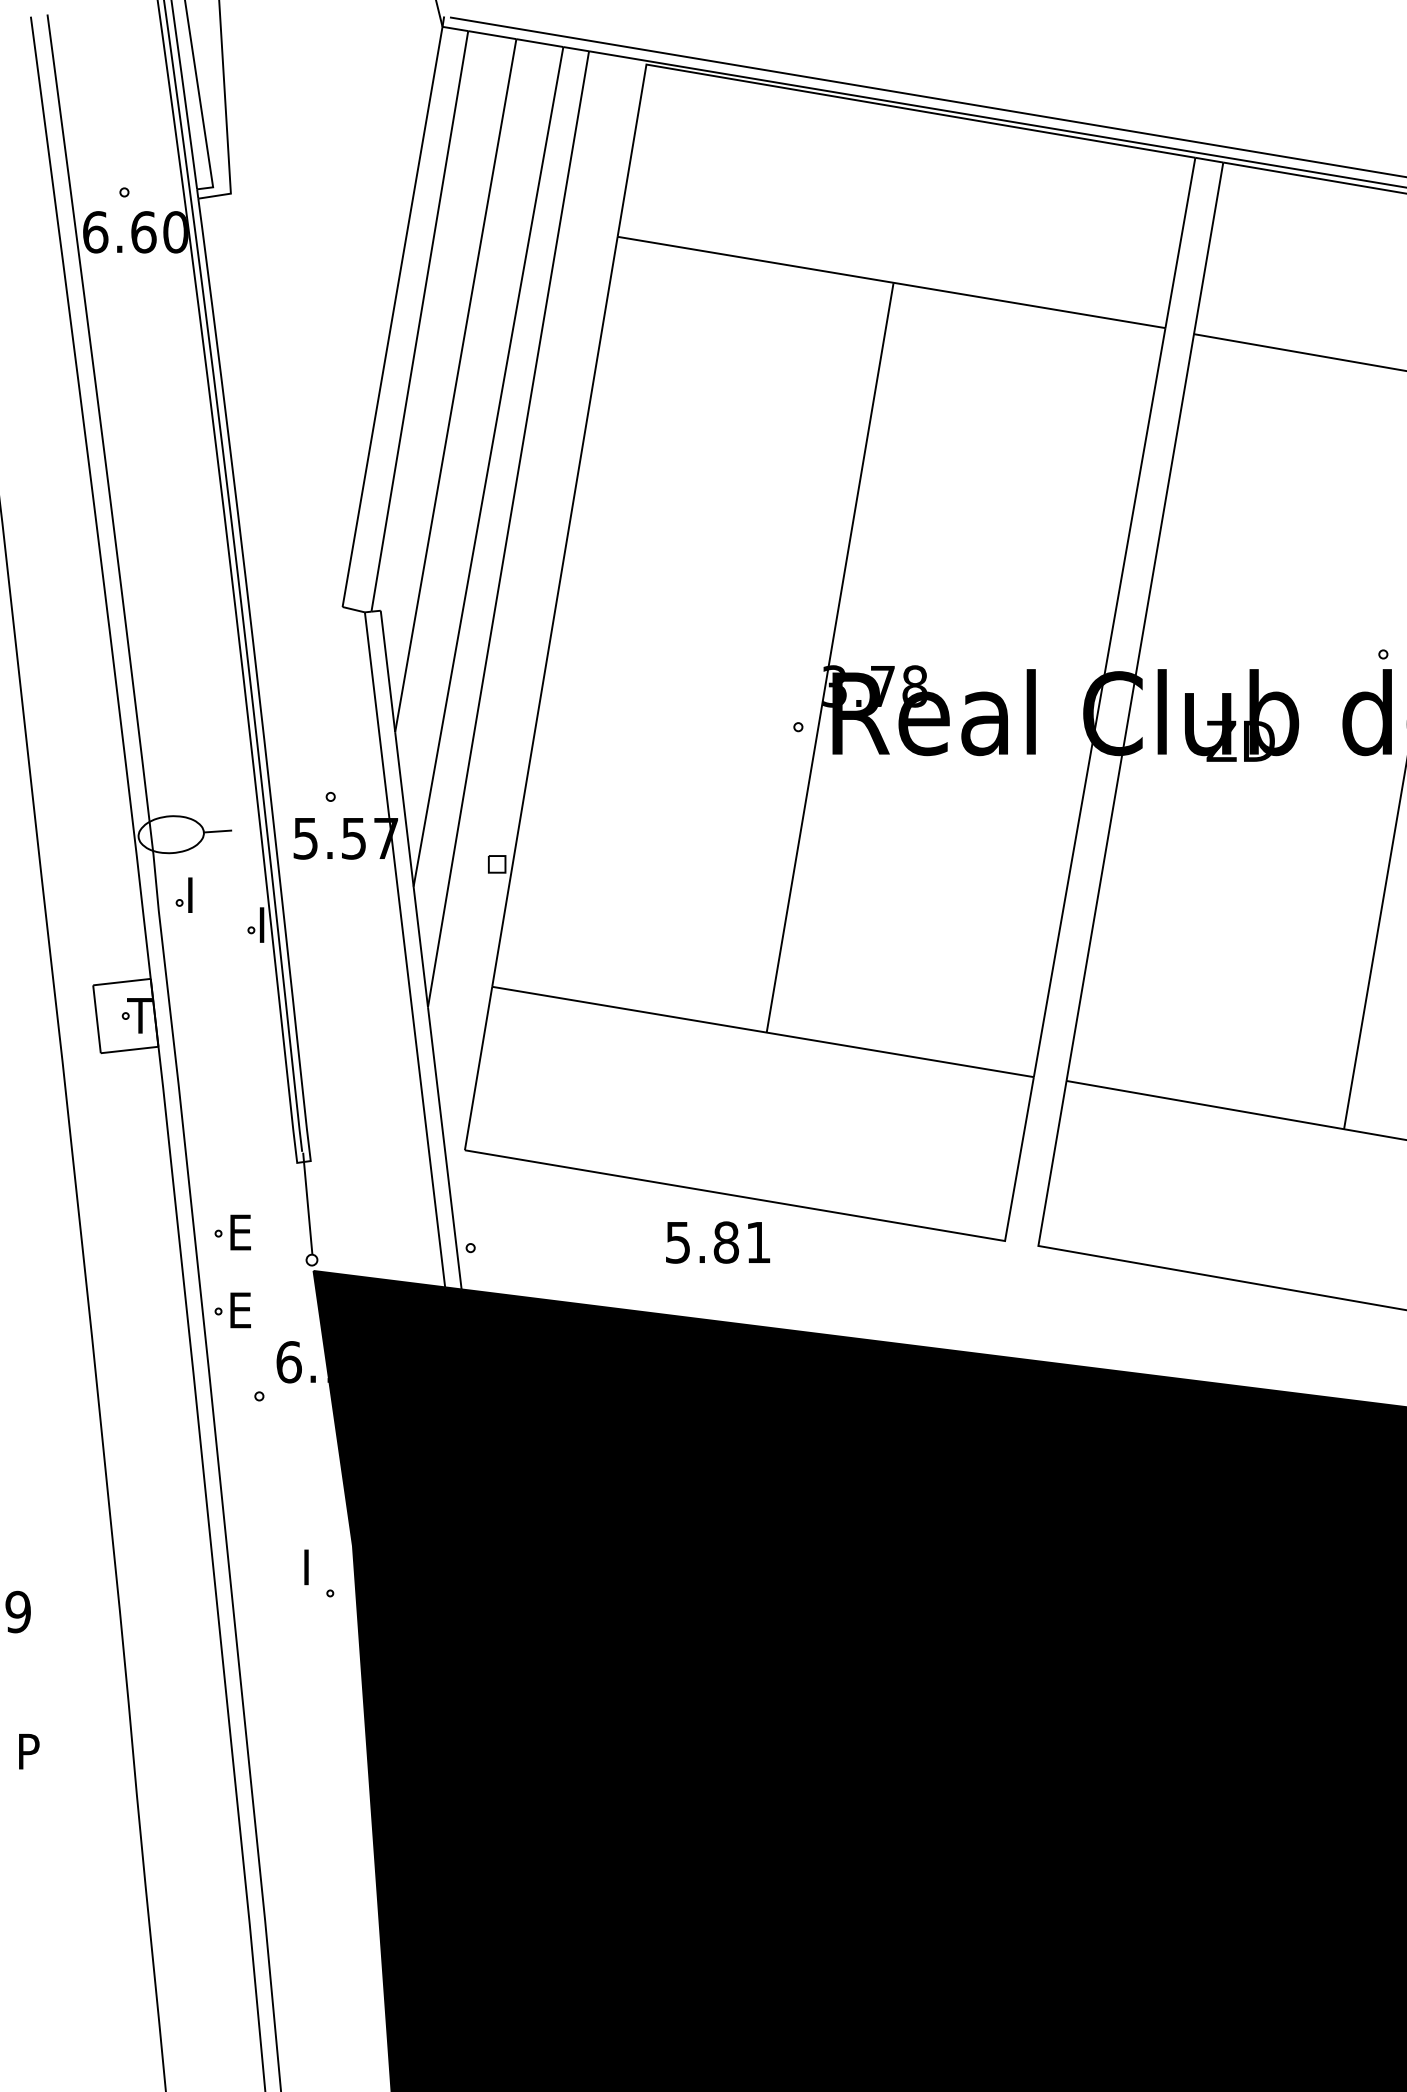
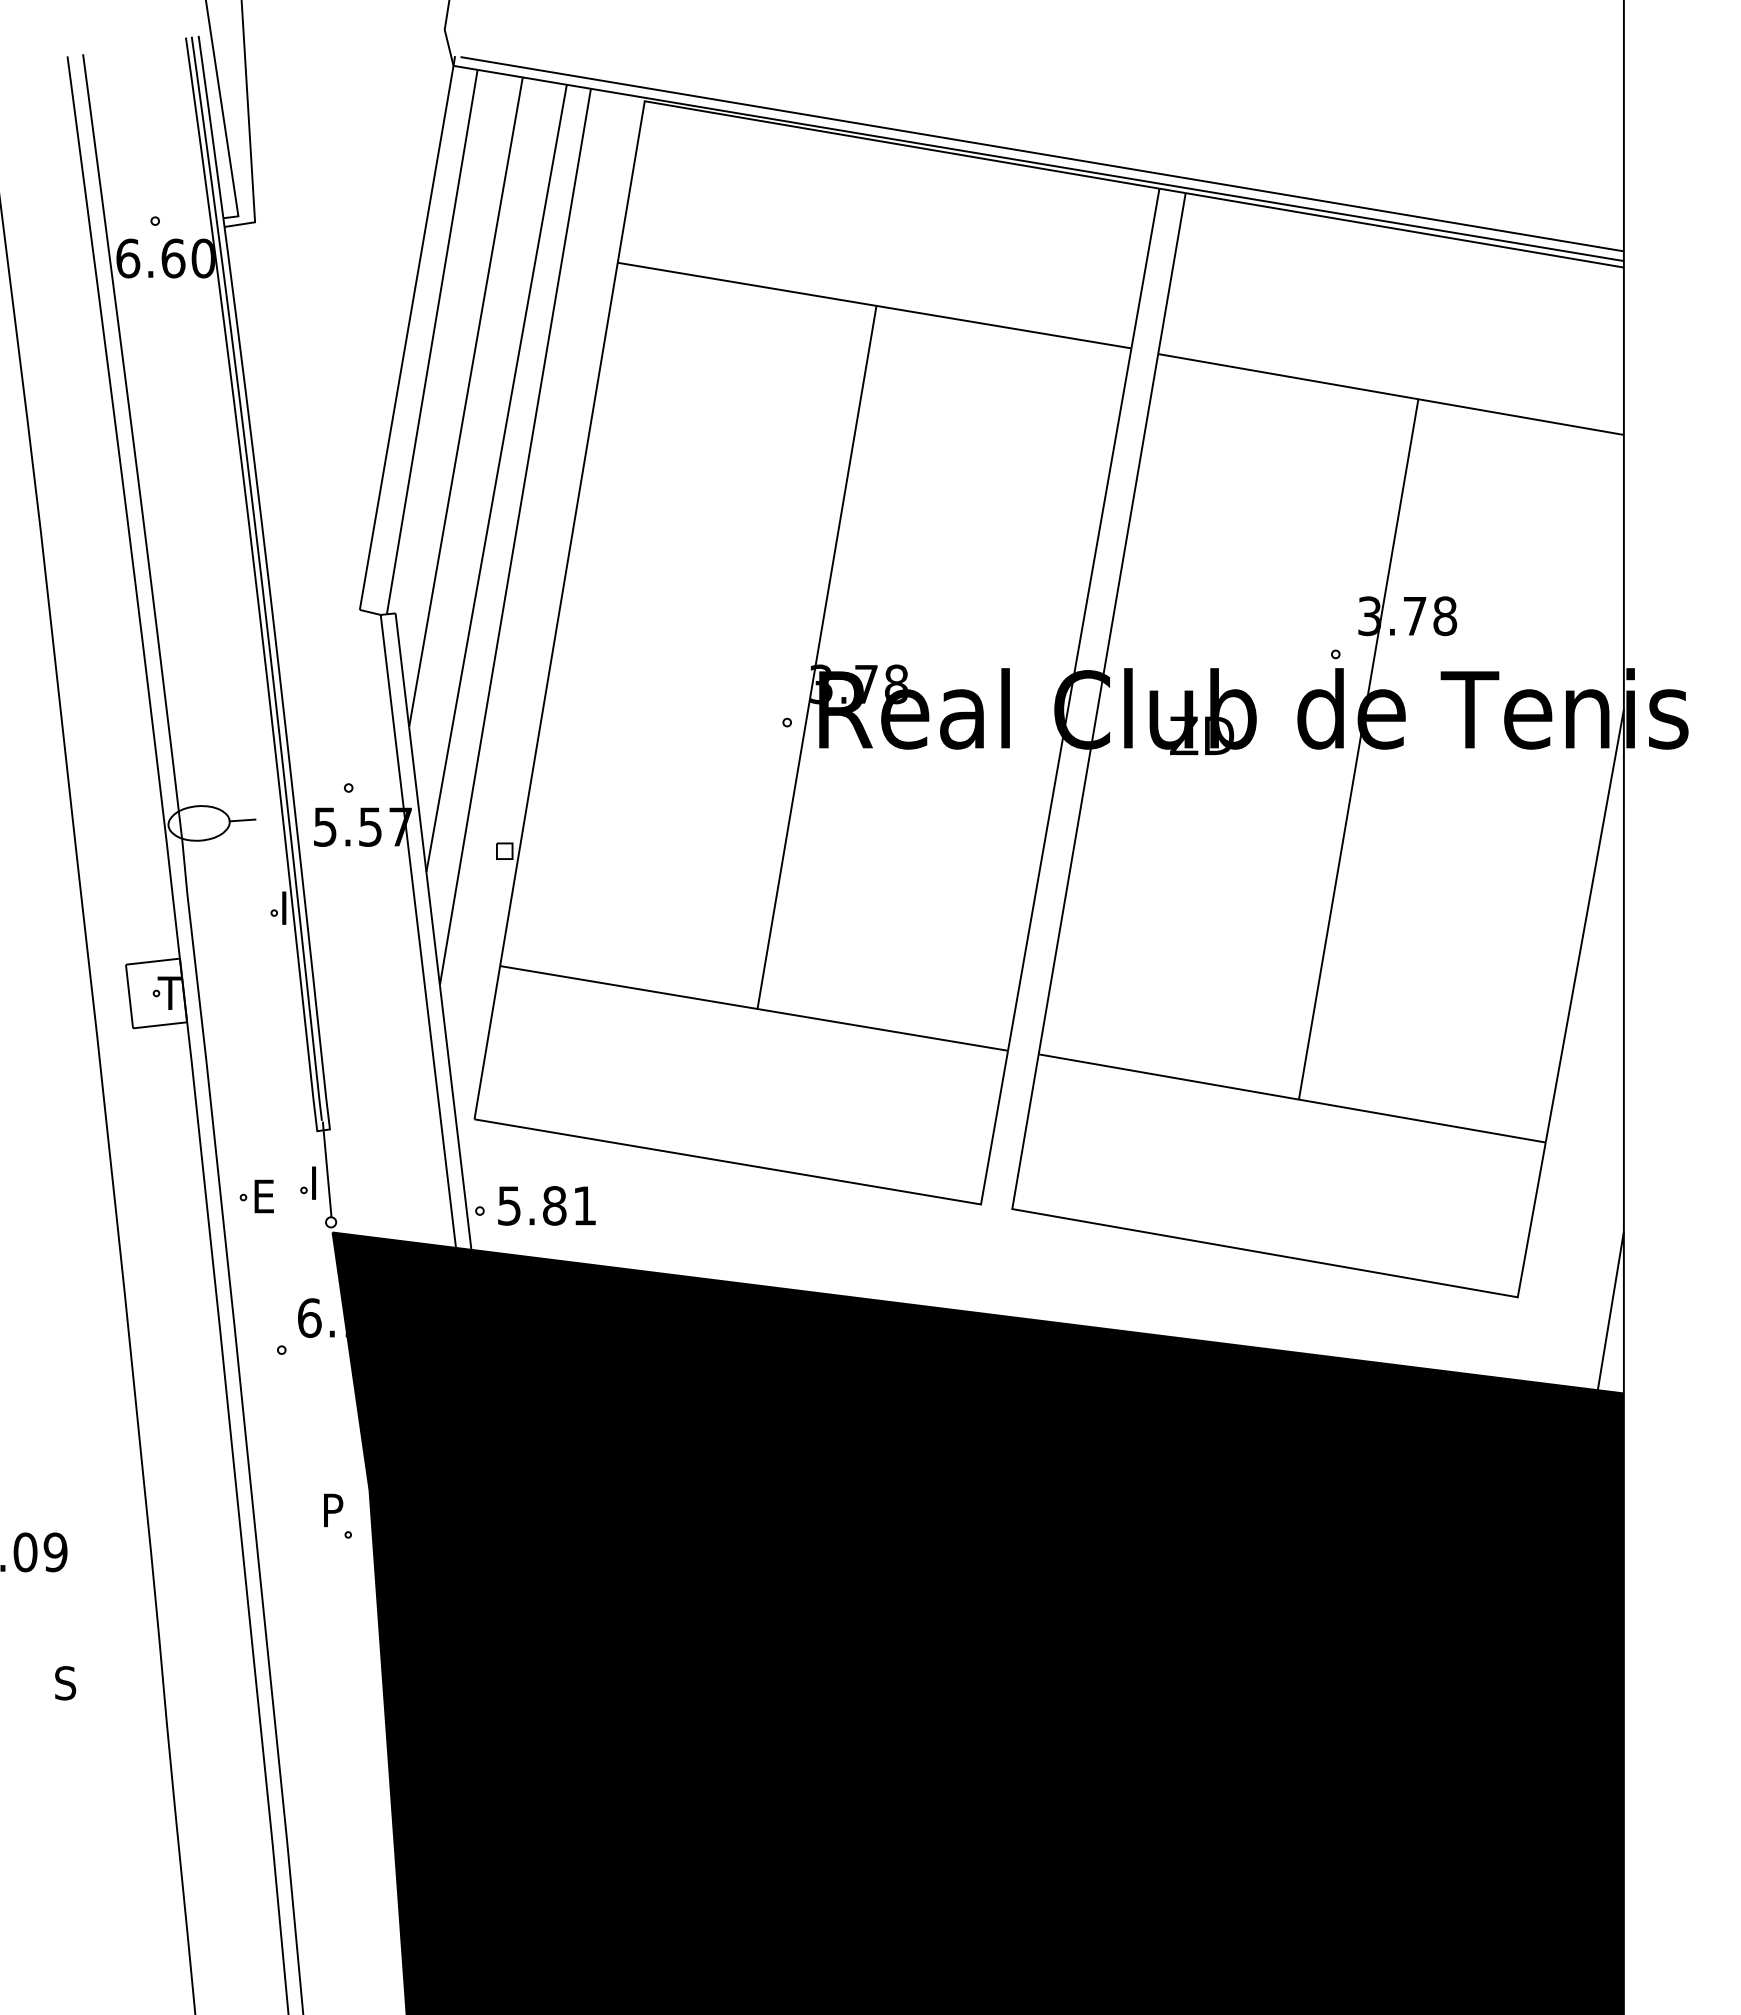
part: (183, 894) -> (307, 1182), moved
text: (717, 1242) -> (546, 1205), moved
part: (232, 1310) -> (256, 1269), removed
text: (316, 1559) -> (335, 1503), I -> P
text: (28, 1751) -> (65, 1683), P -> S

